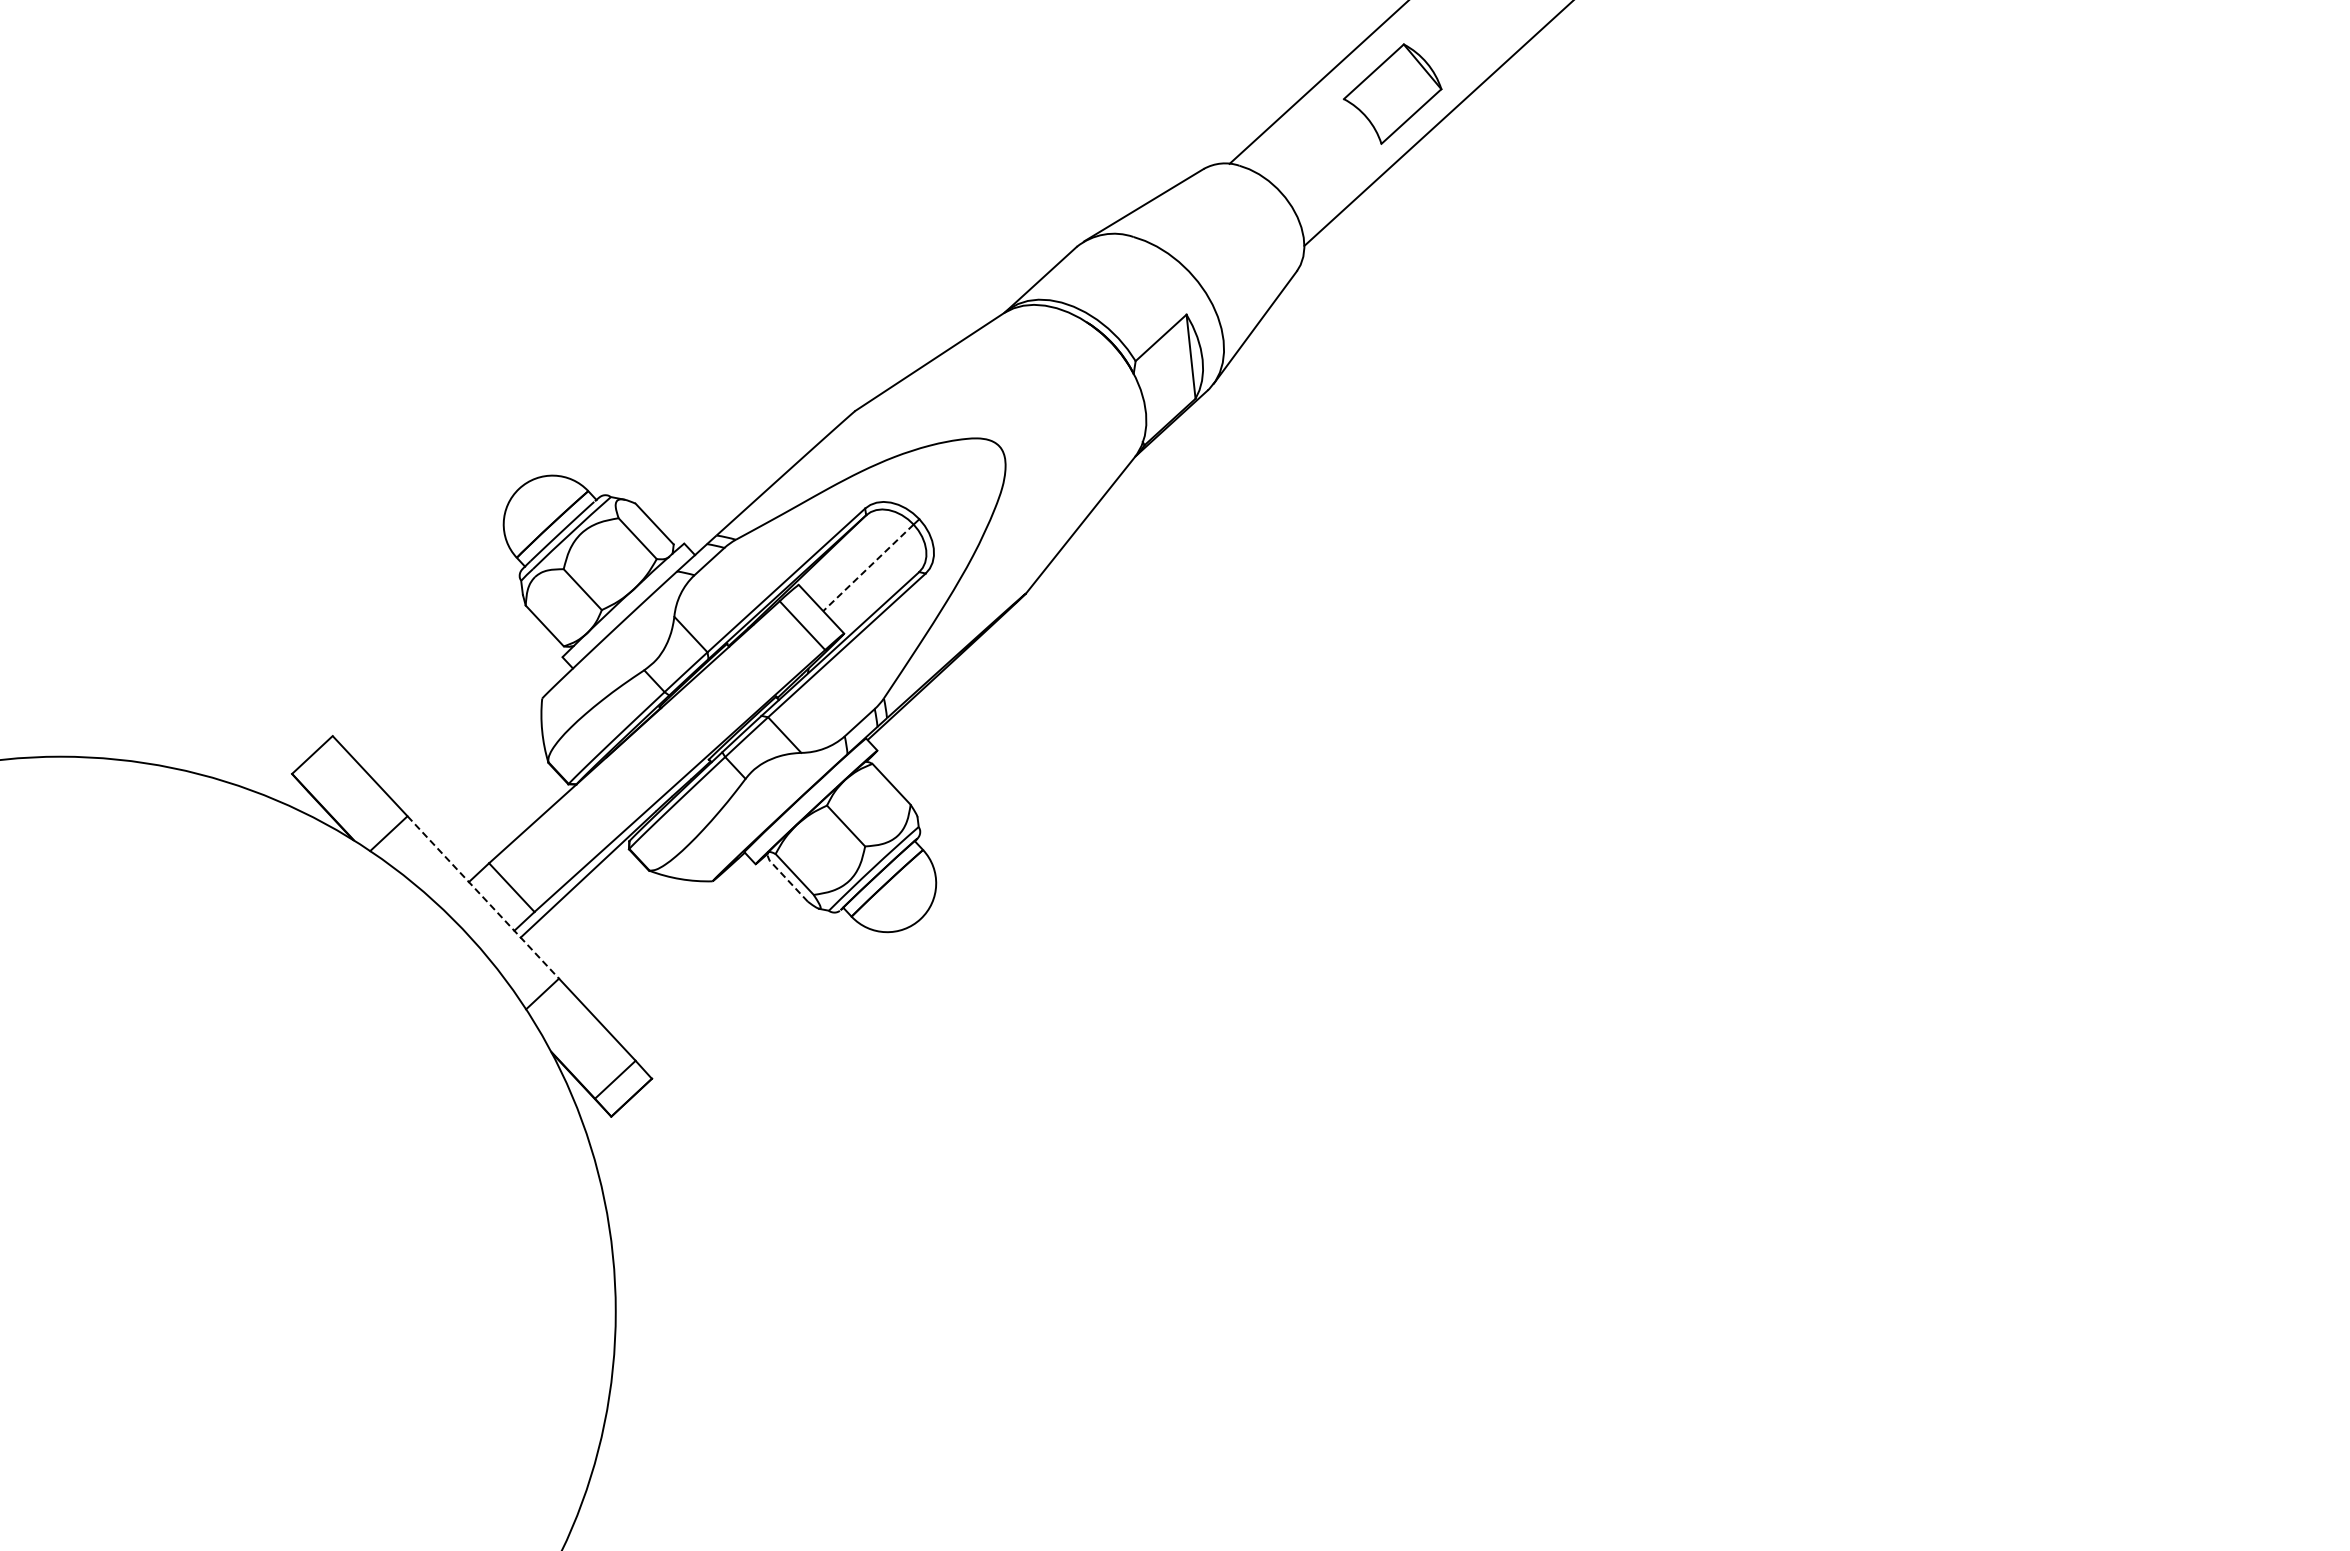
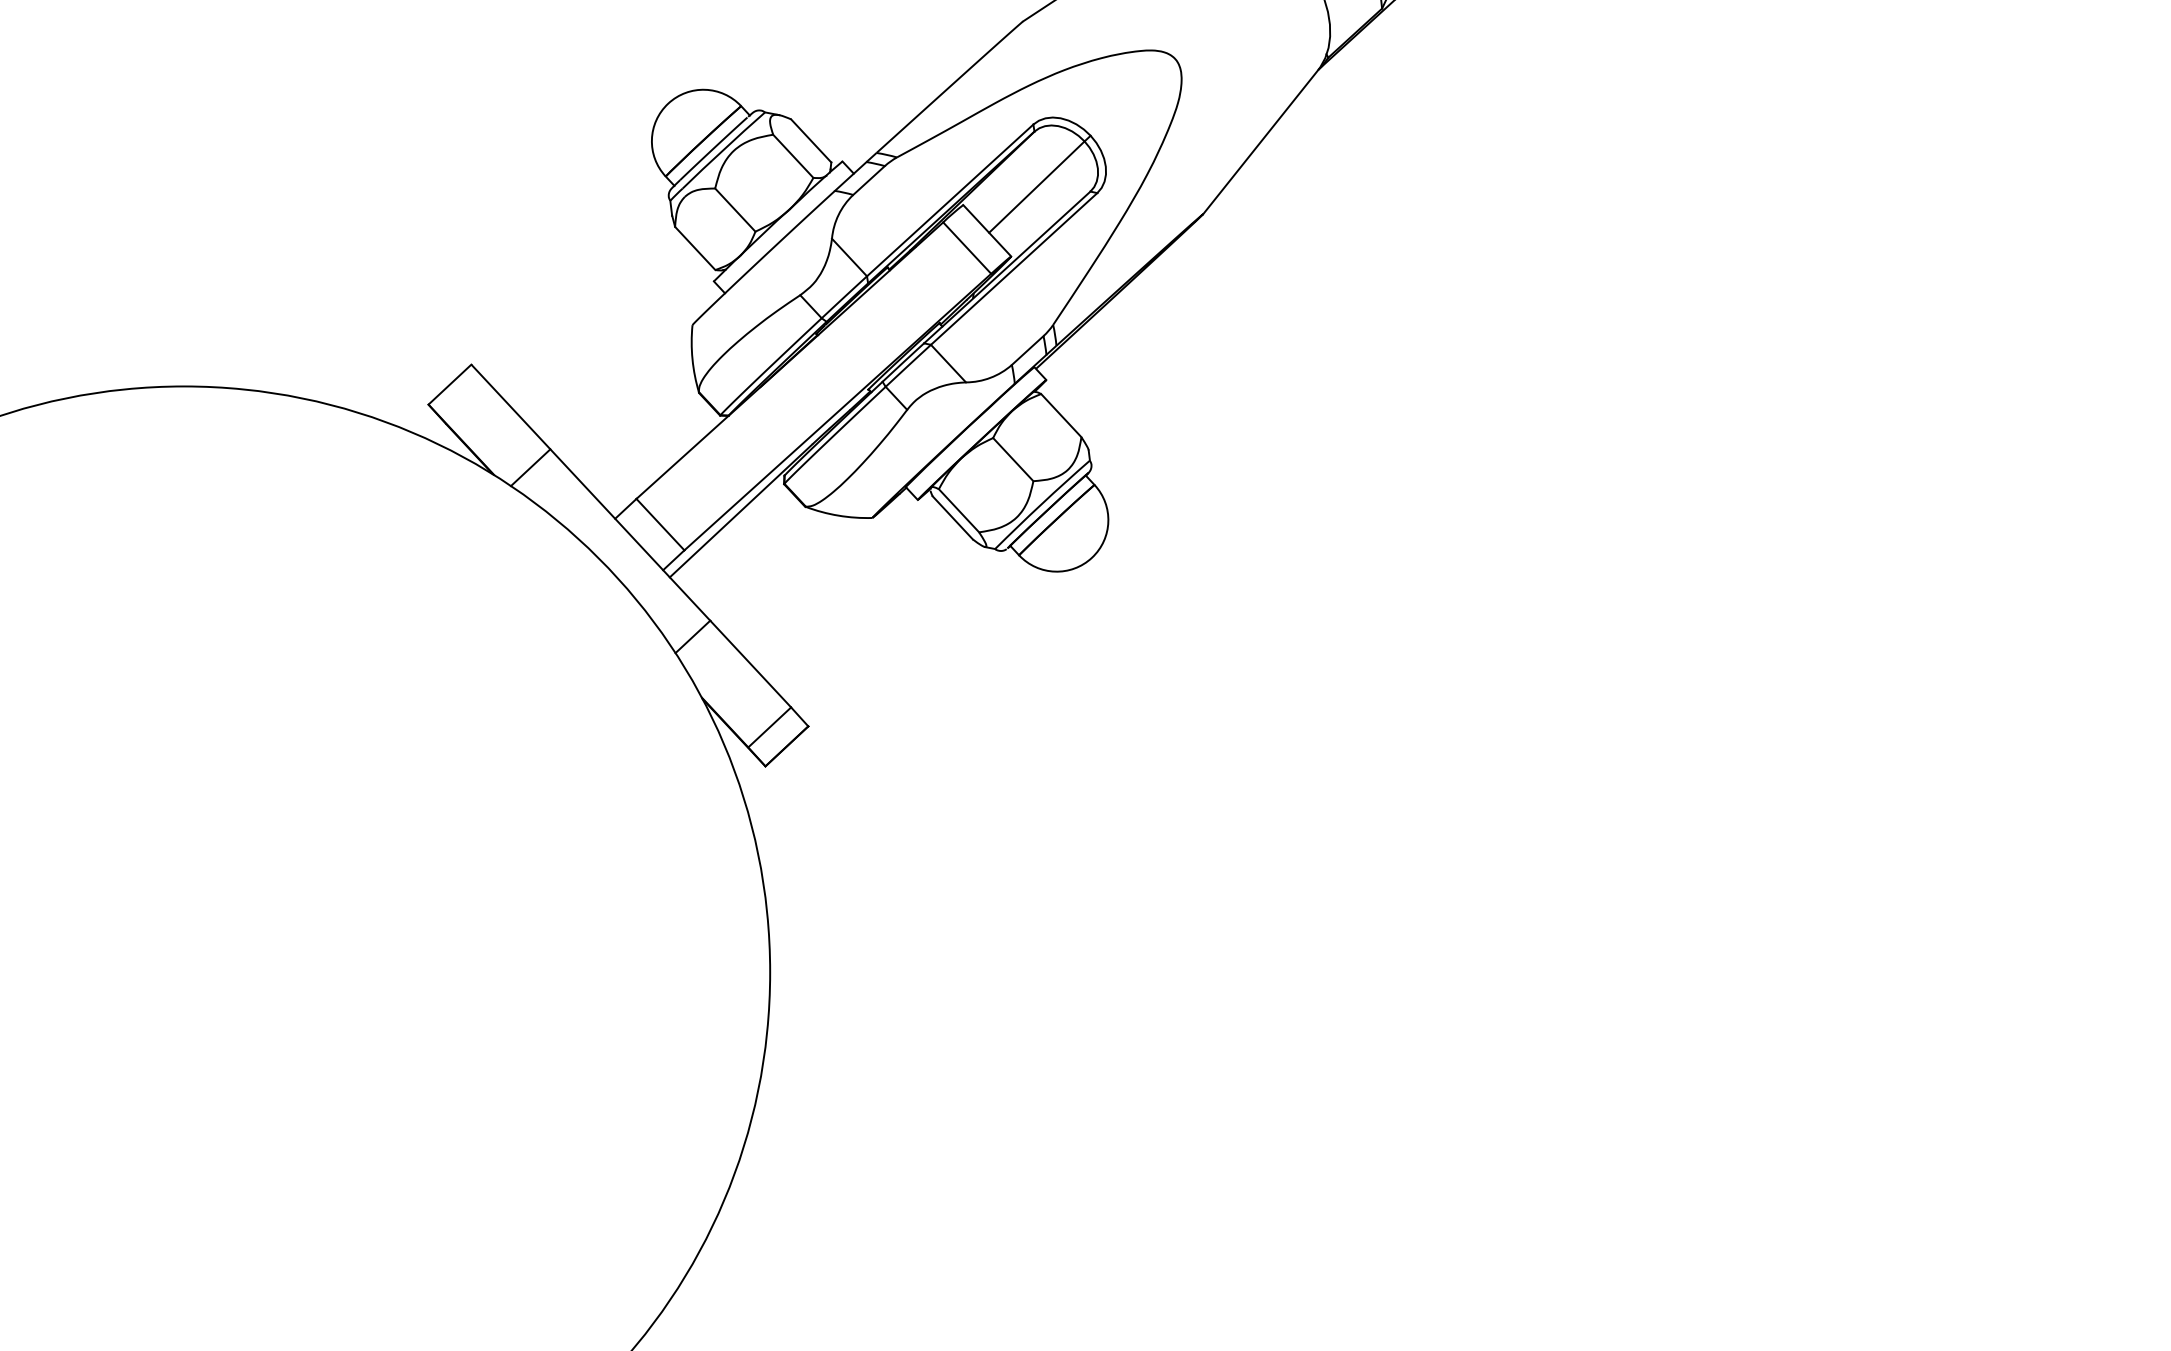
line: (868, 567) -> (1036, 186), dashed -> solid
line: (788, 881) -> (952, 518), dashed -> solid
line: (483, 897) -> (630, 535), dashed -> solid

